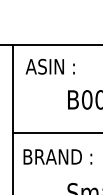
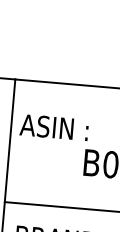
text: (49, 66) -> (53, 127), moved

